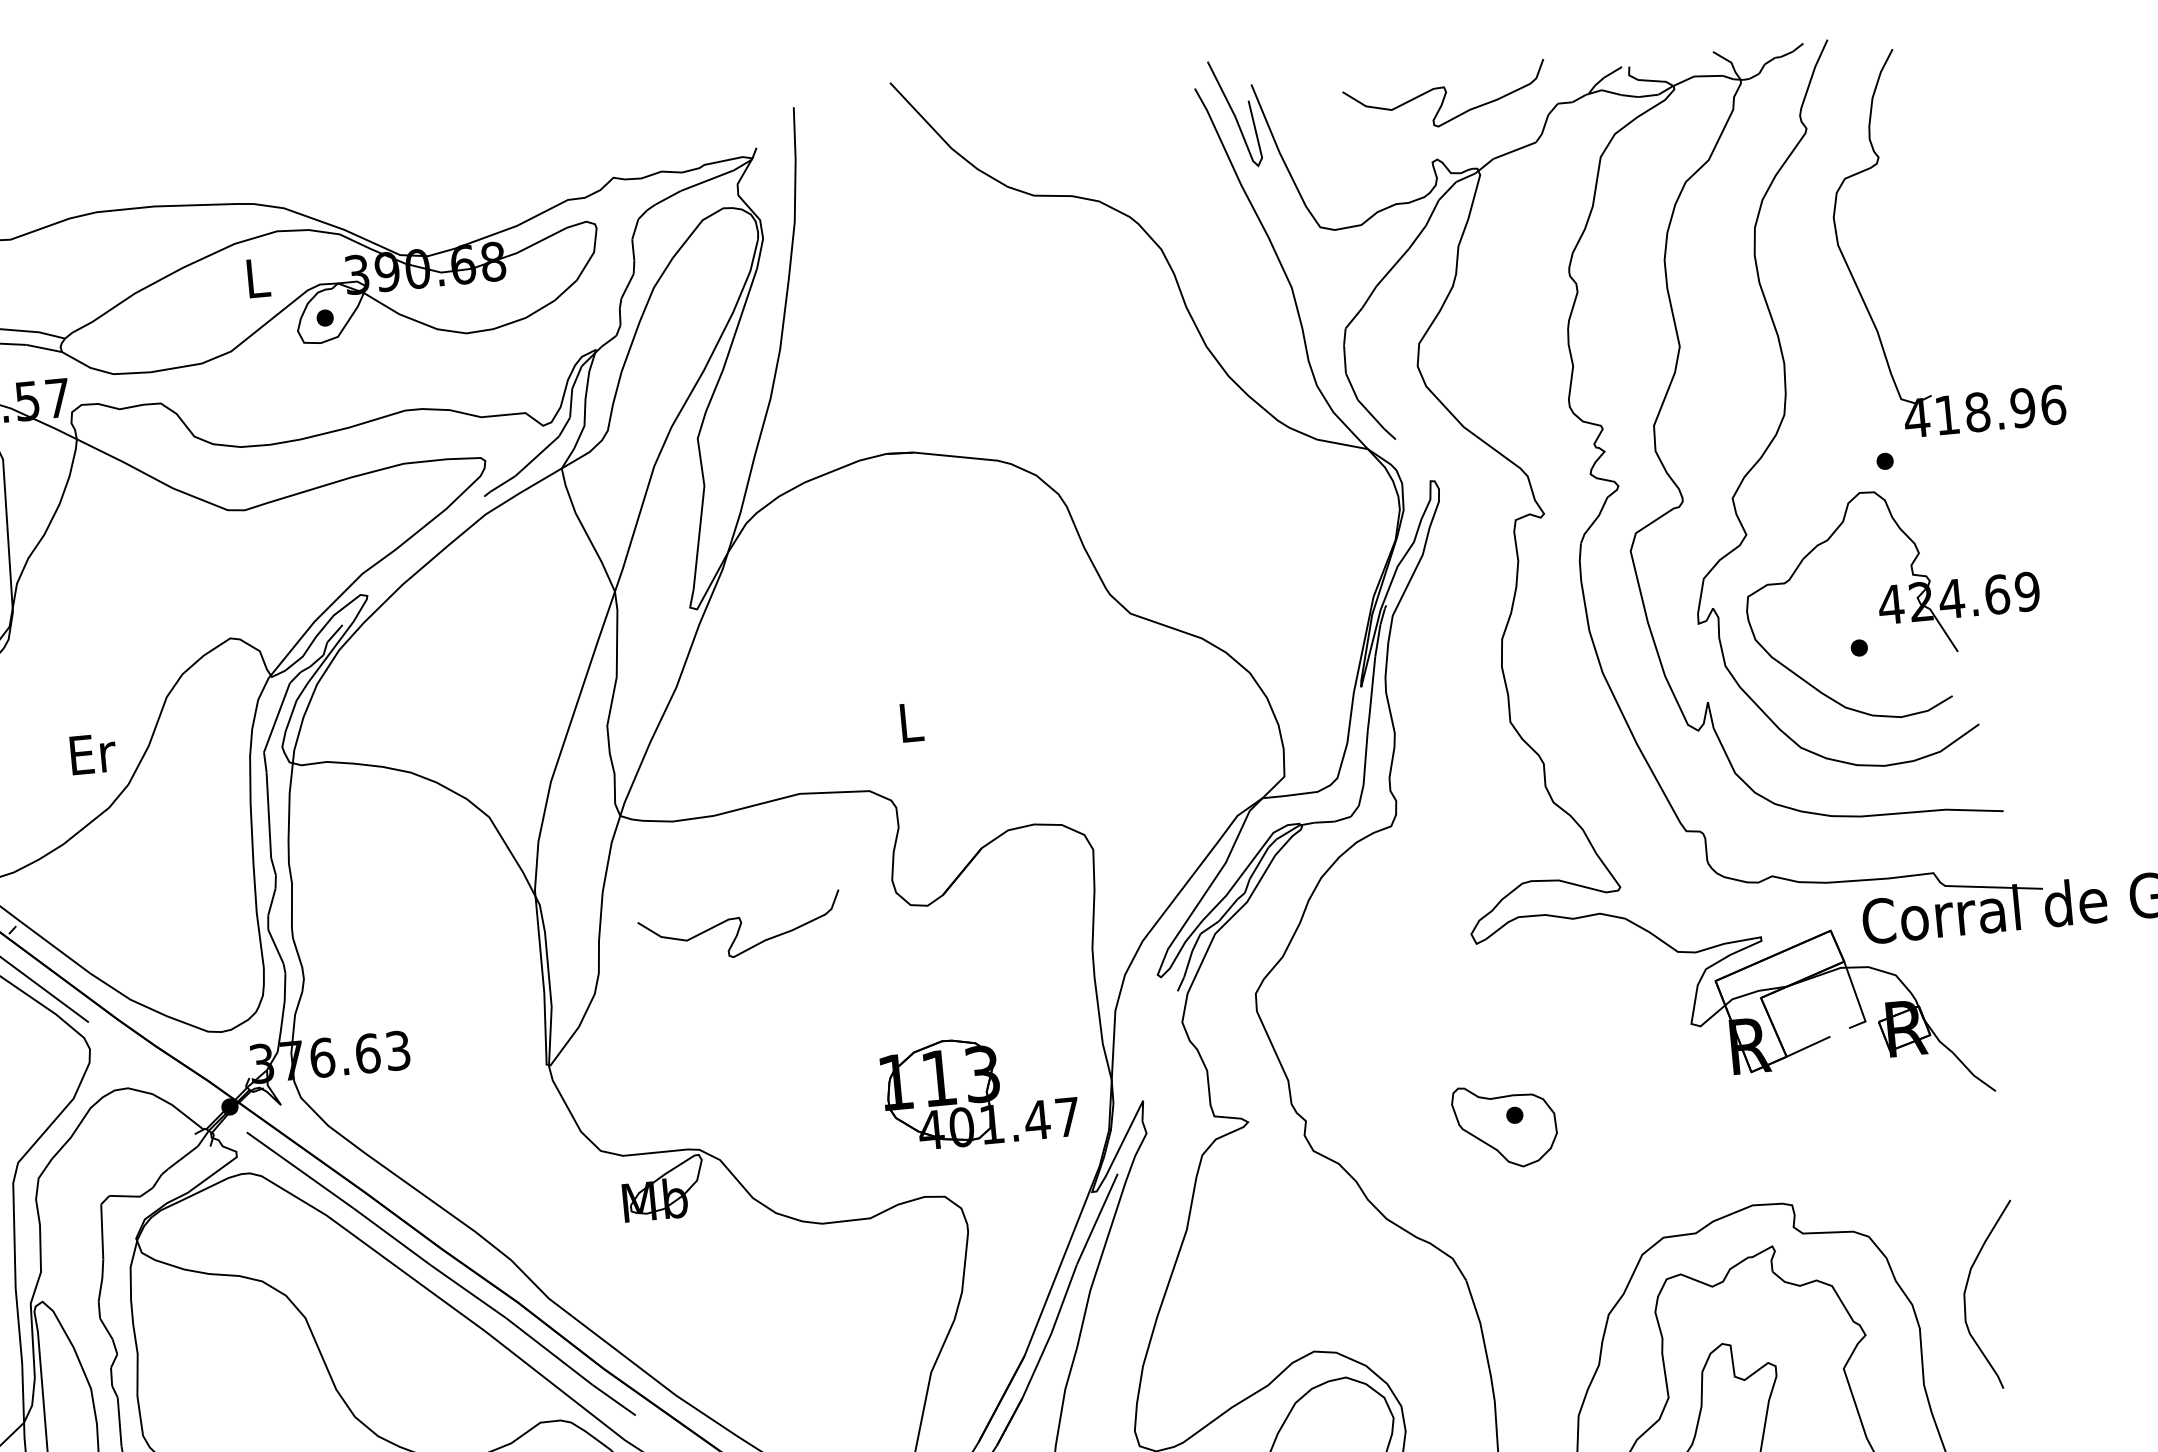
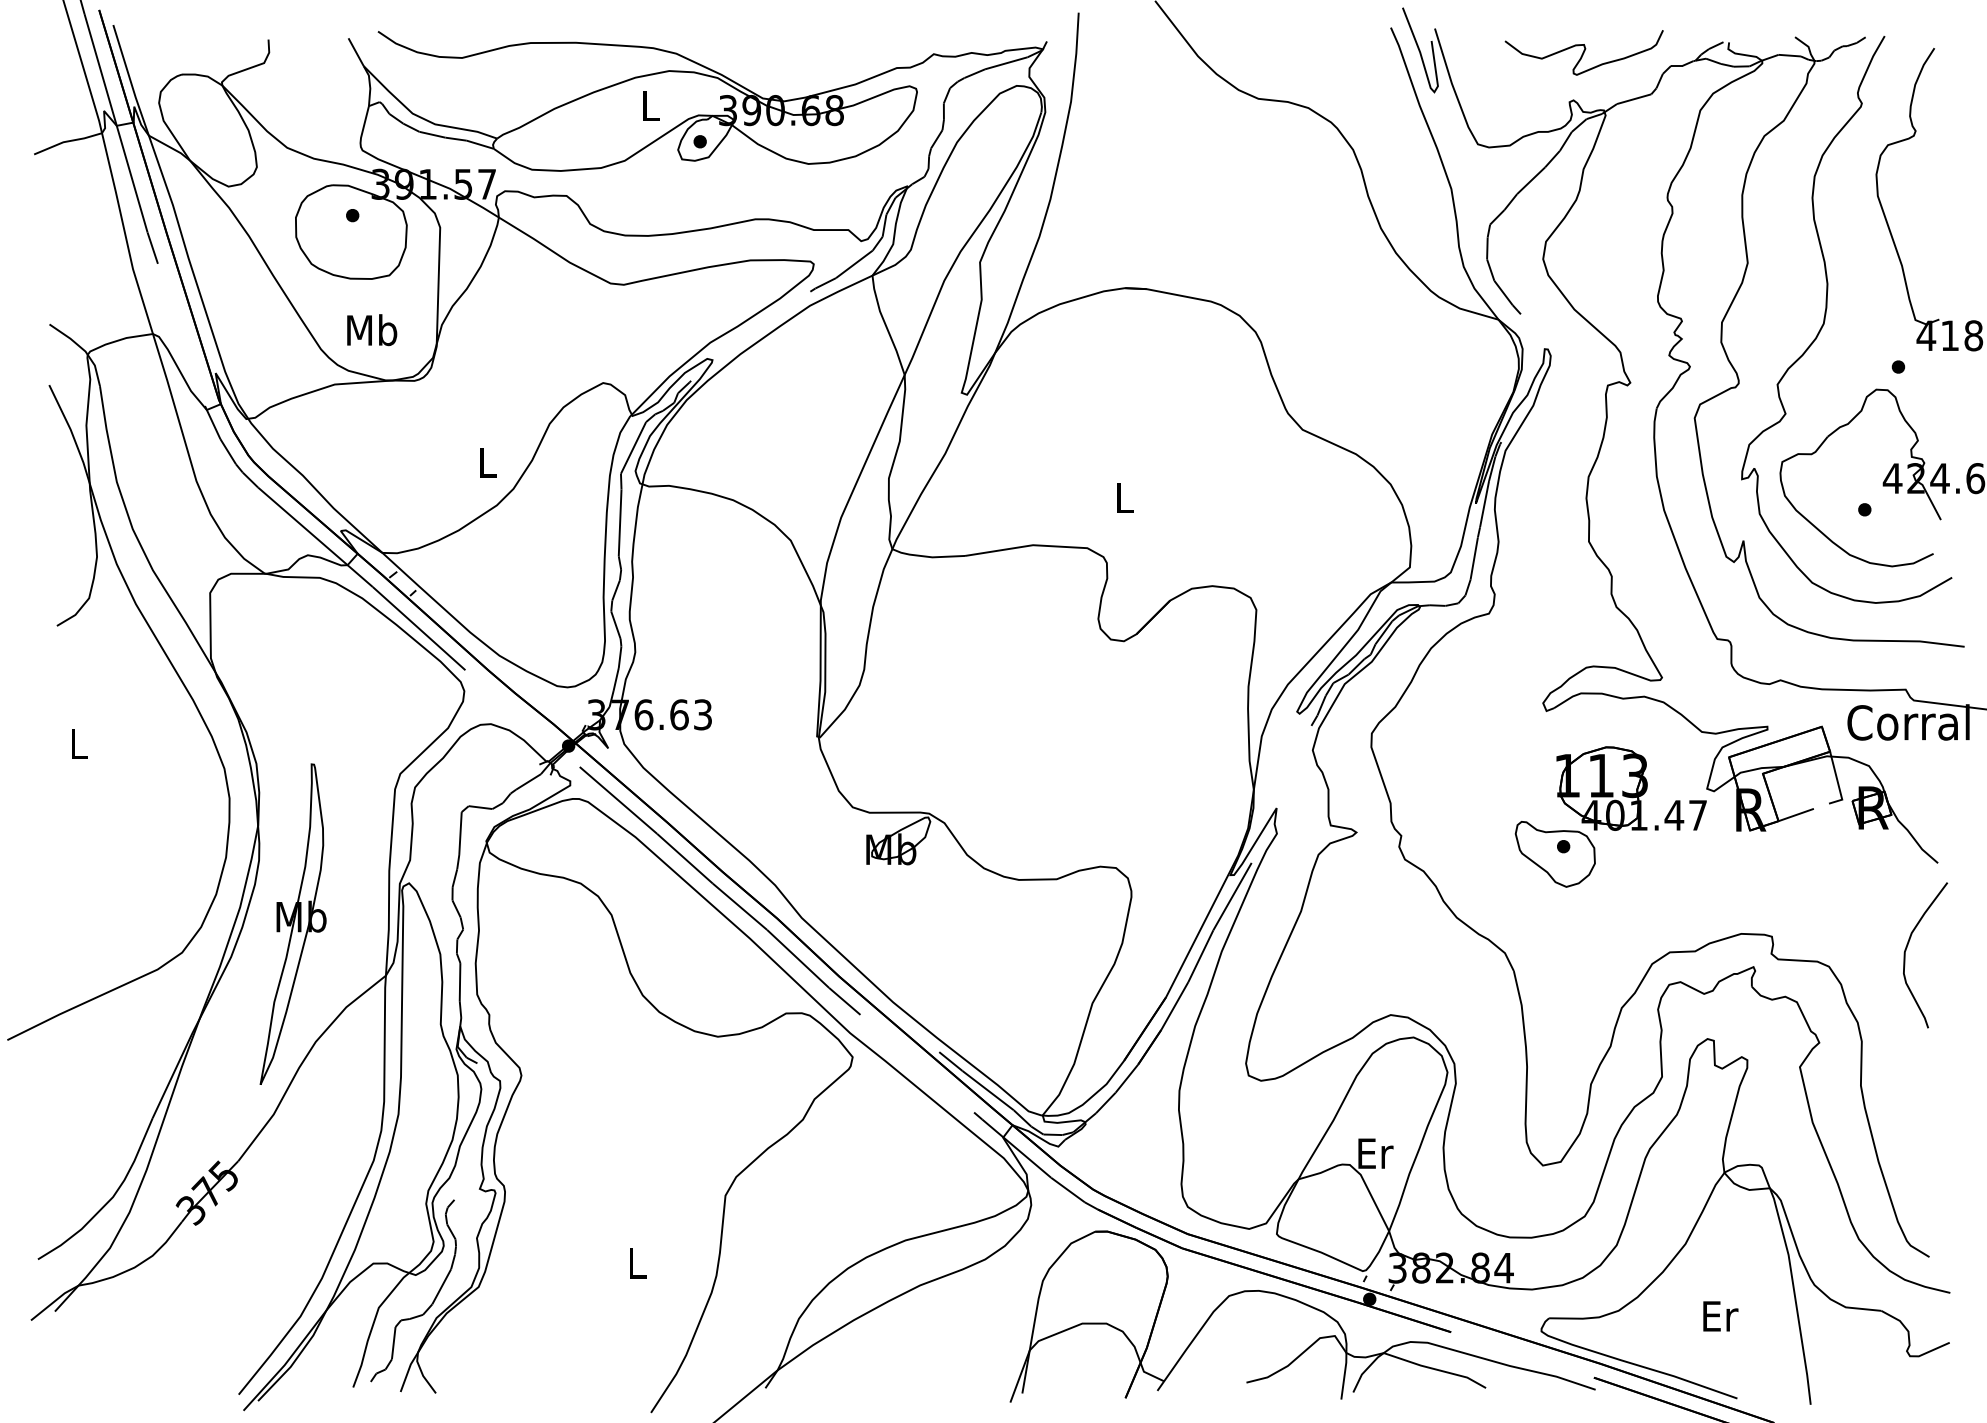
text: (93, 753) -> (488, 462), Er -> L
curve: (739, 927) -> (976, 644), removed
part: (979, 1090) -> (1631, 788), moved
curve: (1967, 1289) -> (1907, 948), moved

